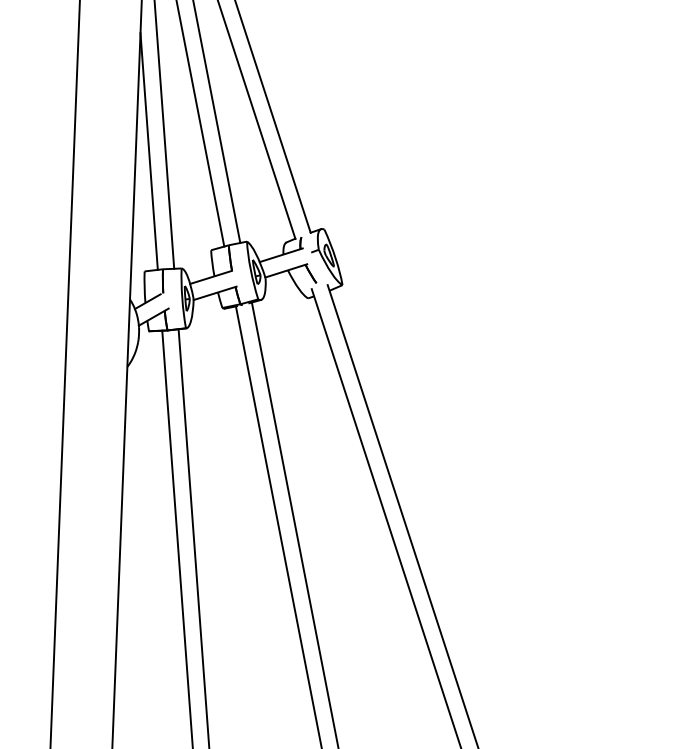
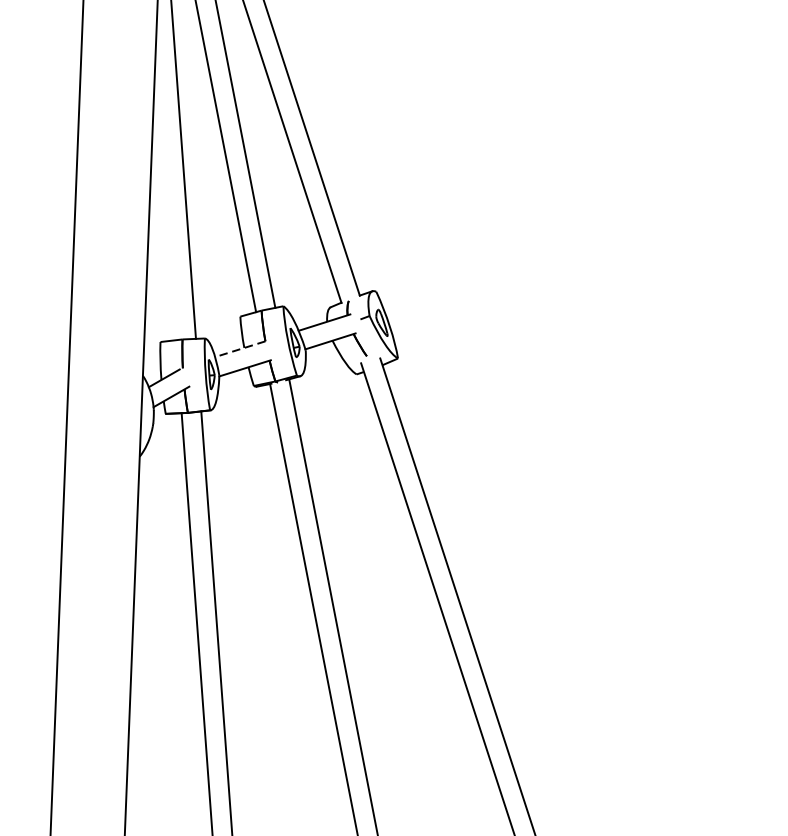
line: (148, 151) -> (165, 198), removed
line: (211, 277) -> (240, 349), solid -> dashed

